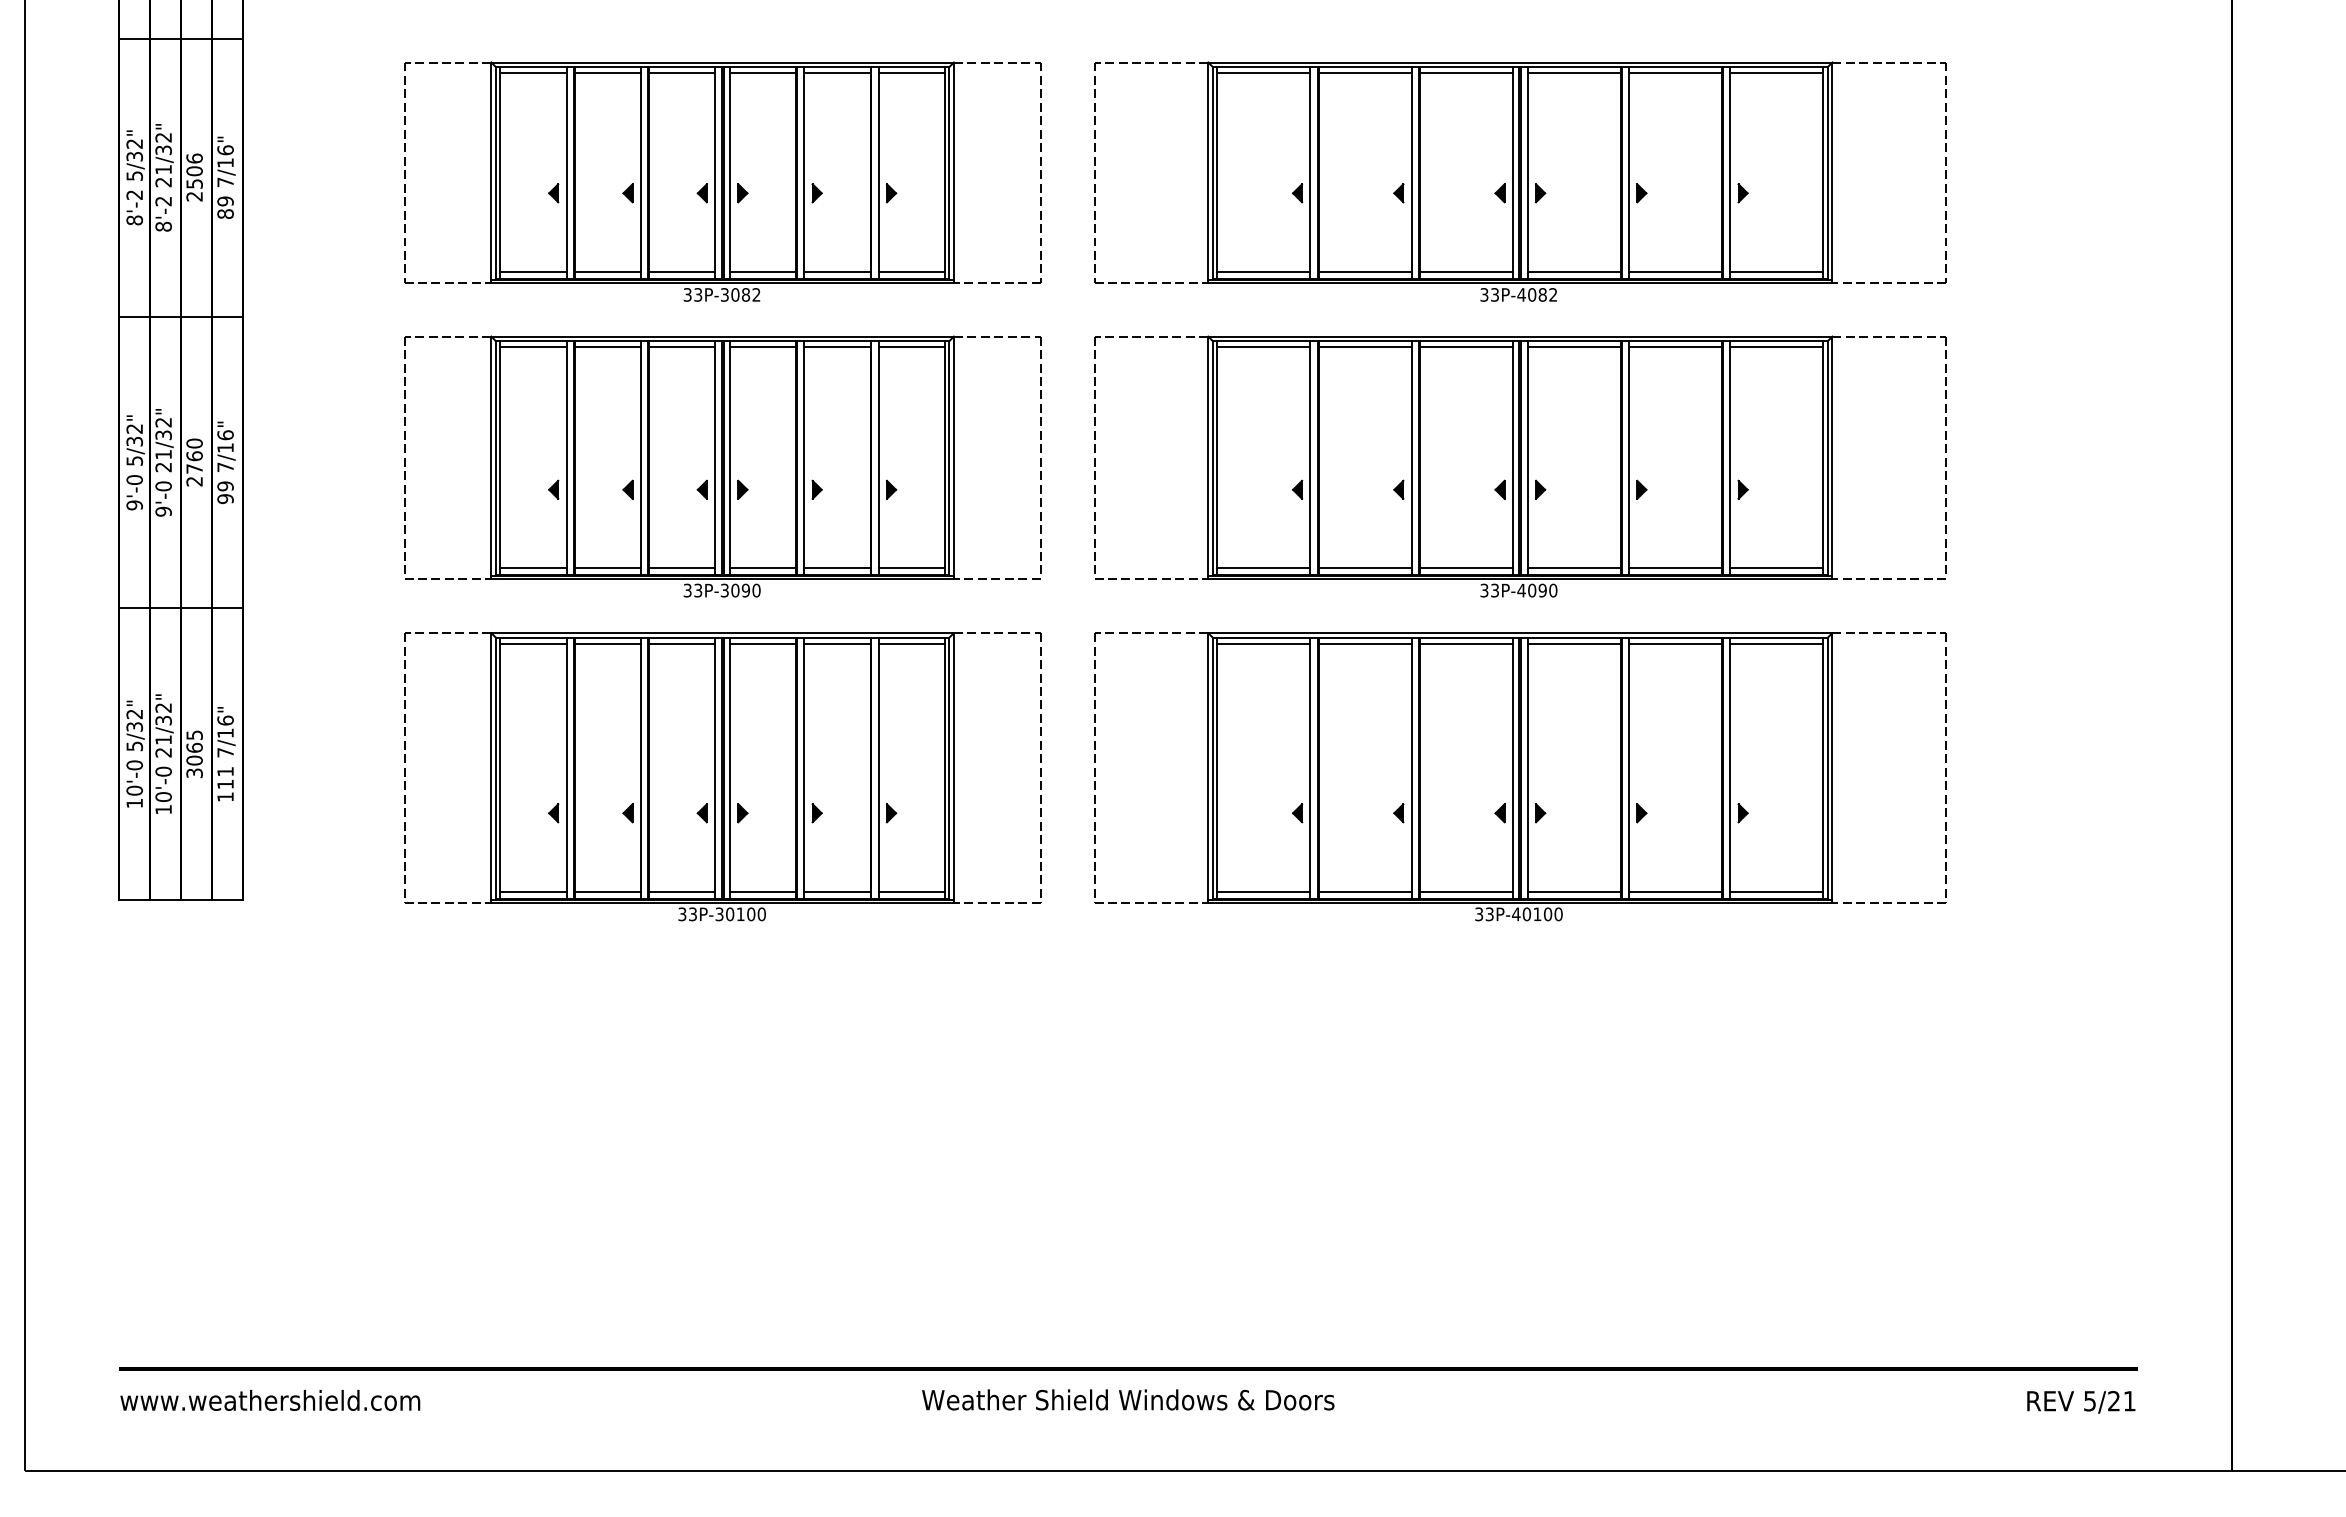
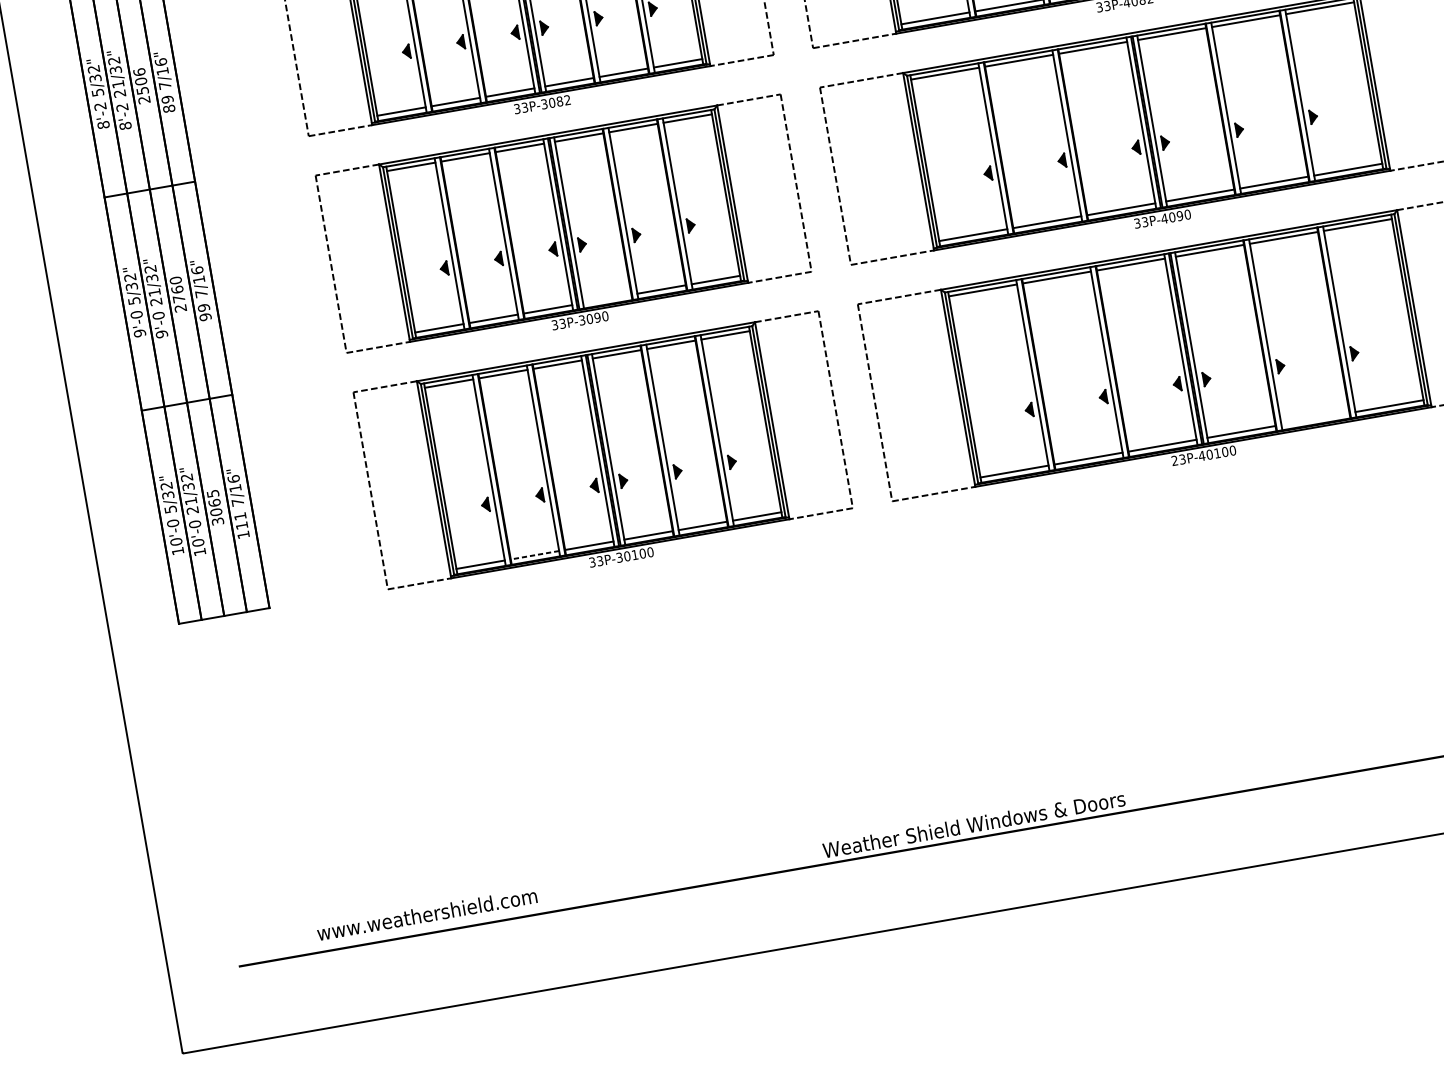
line: (763, 568) -> (607, 299), removed
line: (607, 891) -> (534, 555), solid -> dashed
line: (1675, 891) -> (1315, 419), removed
text: (1479, 914) -> (1175, 460), 33P-40100 -> 23P-40100
text: (270, 1399) -> (427, 913), moved
text: (1128, 1399) -> (974, 824), moved

